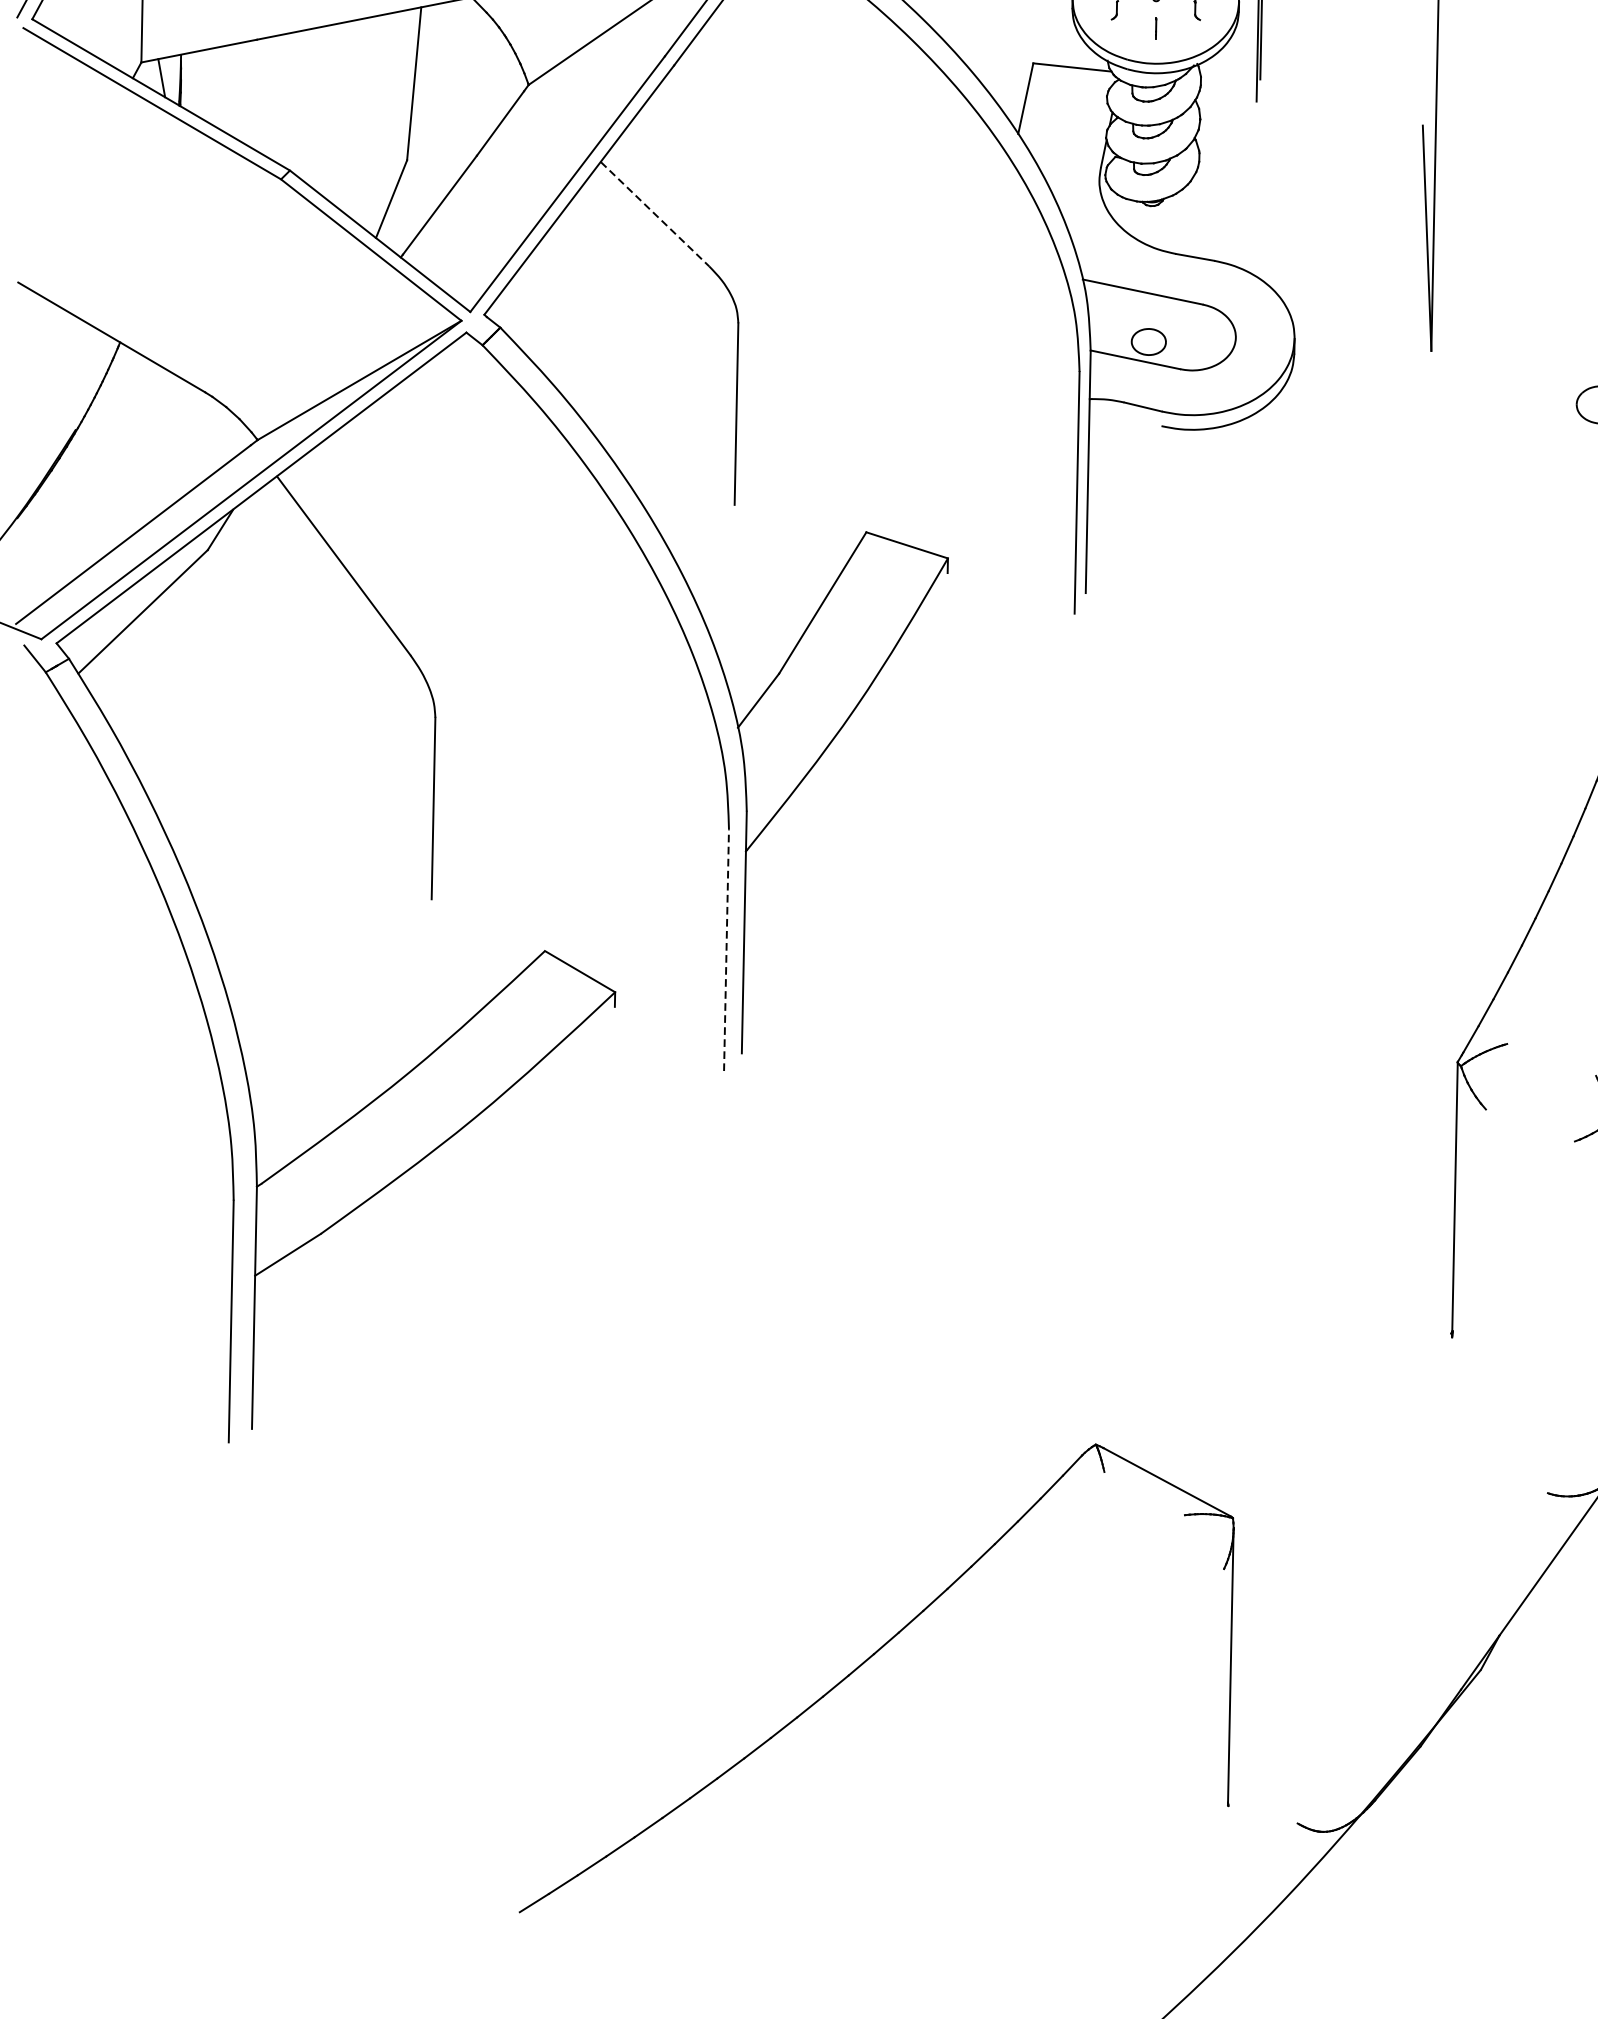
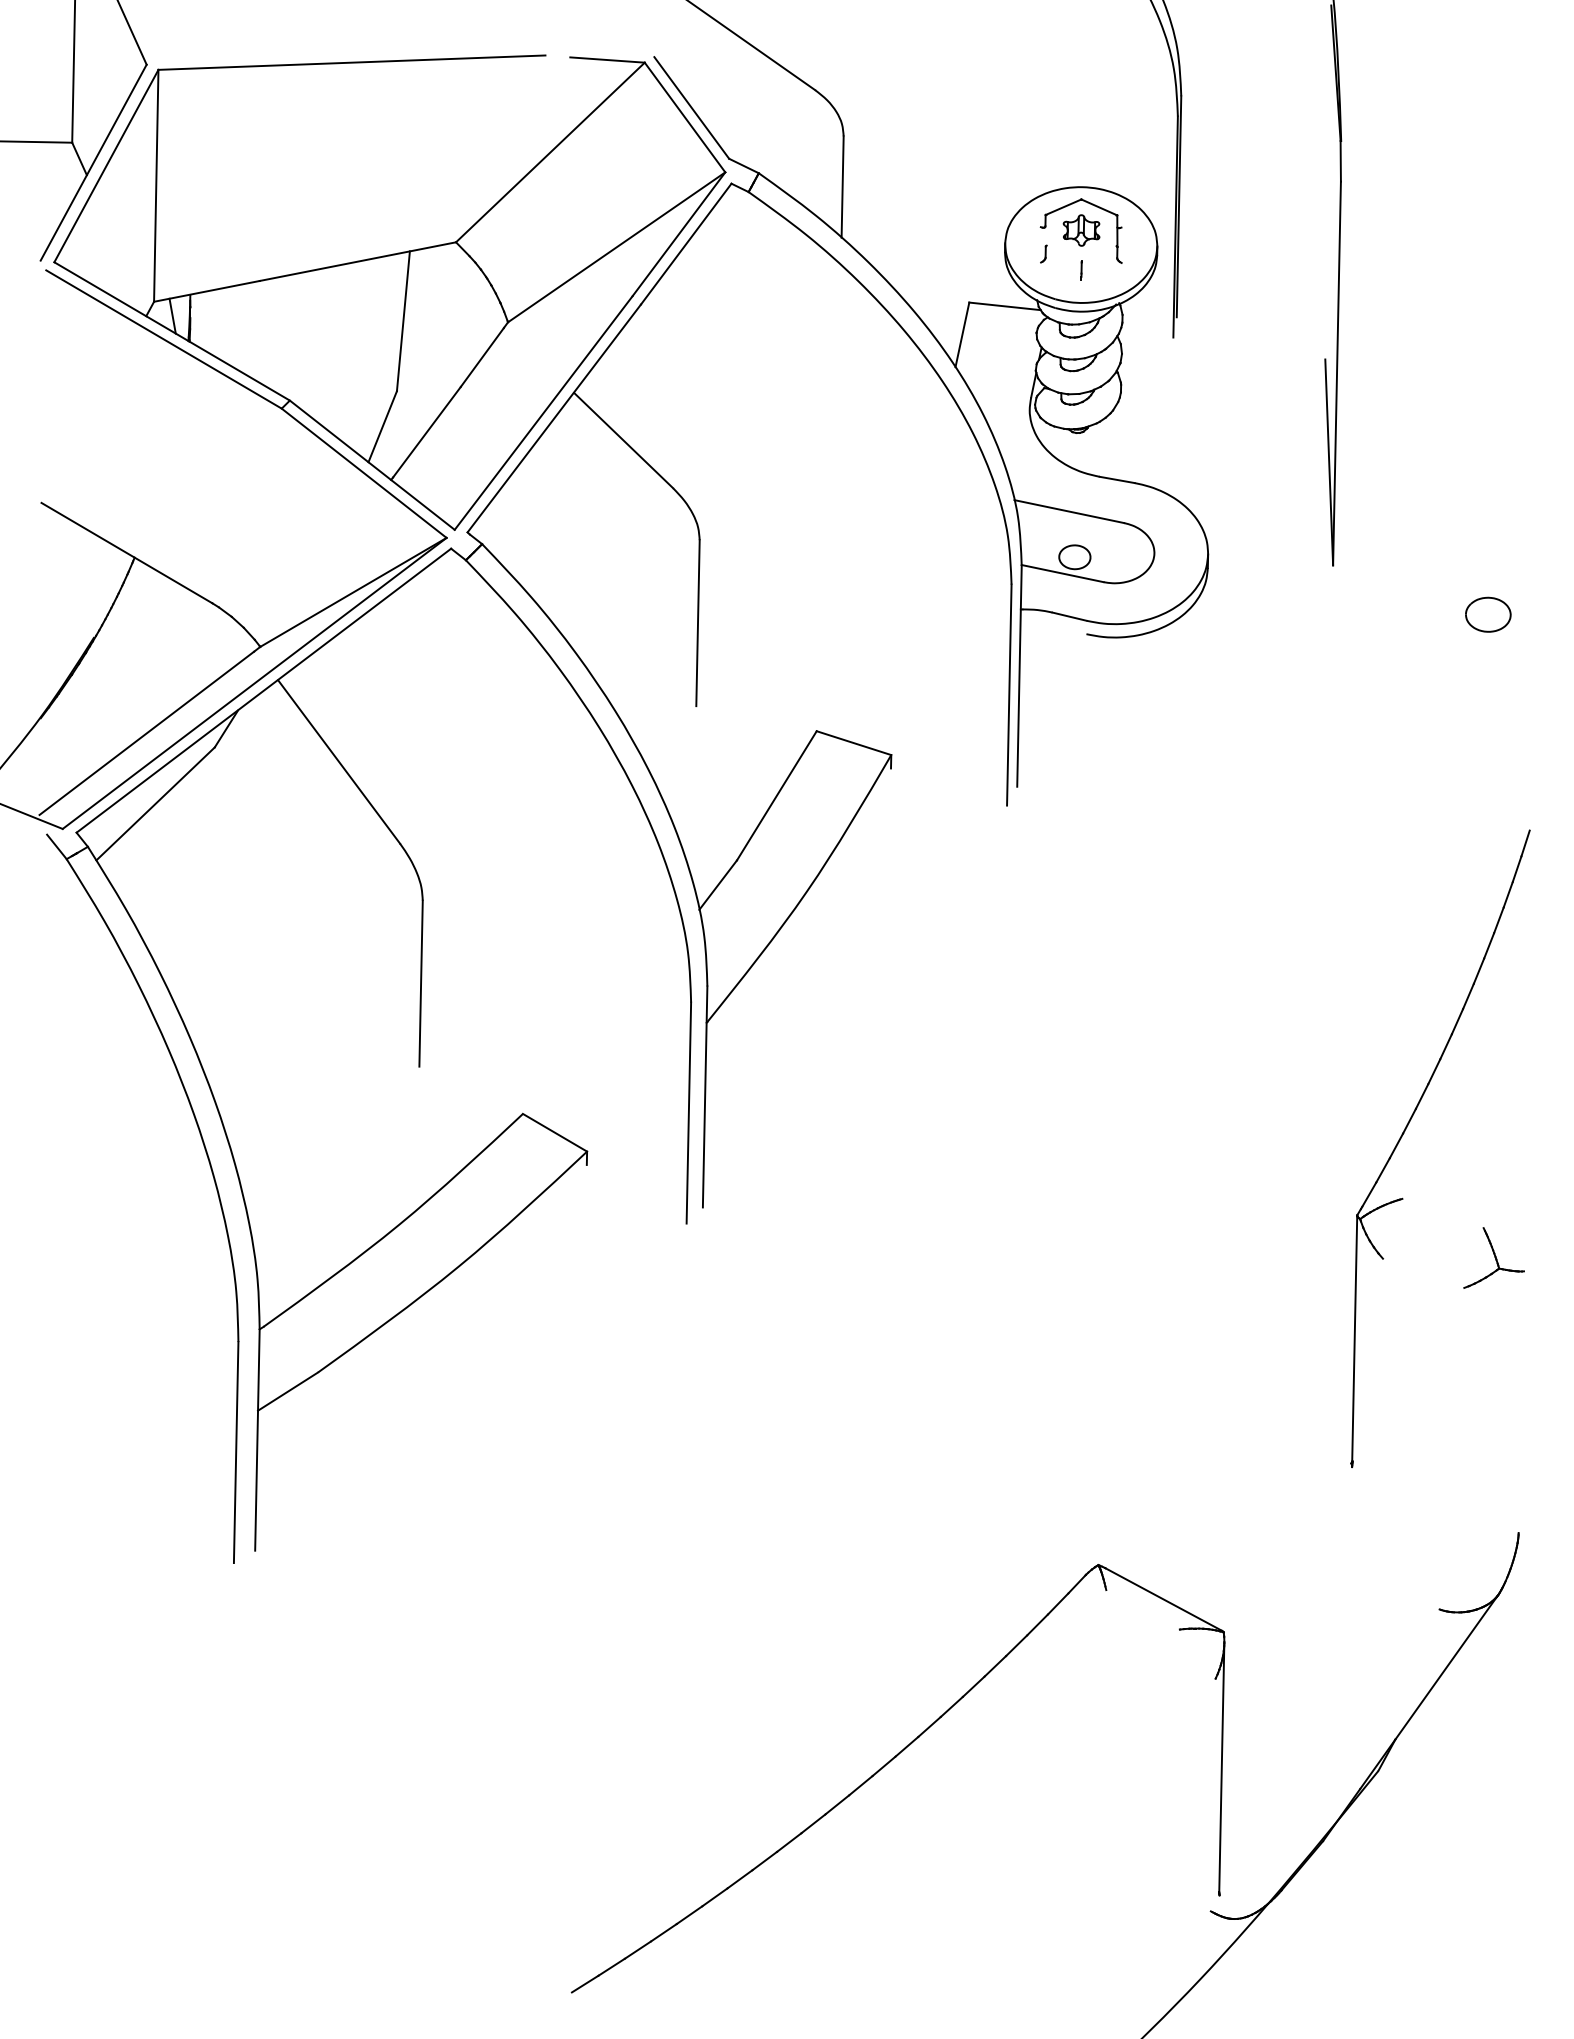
line: (654, 214) -> (623, 440), dashed -> solid
line: (726, 949) -> (688, 1112), dashed -> solid
part: (862, 1665) -> (885, 1766), moved

